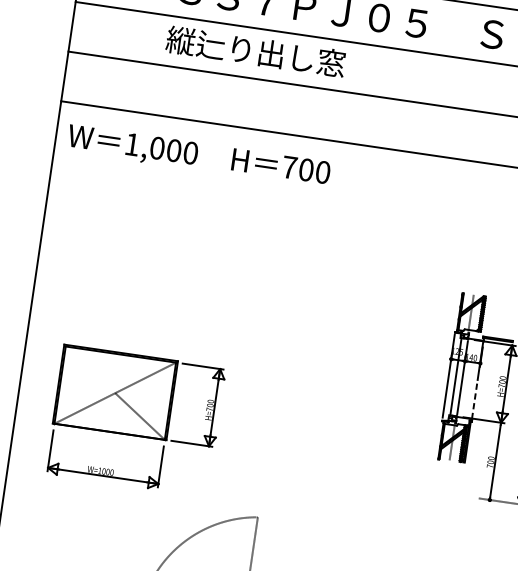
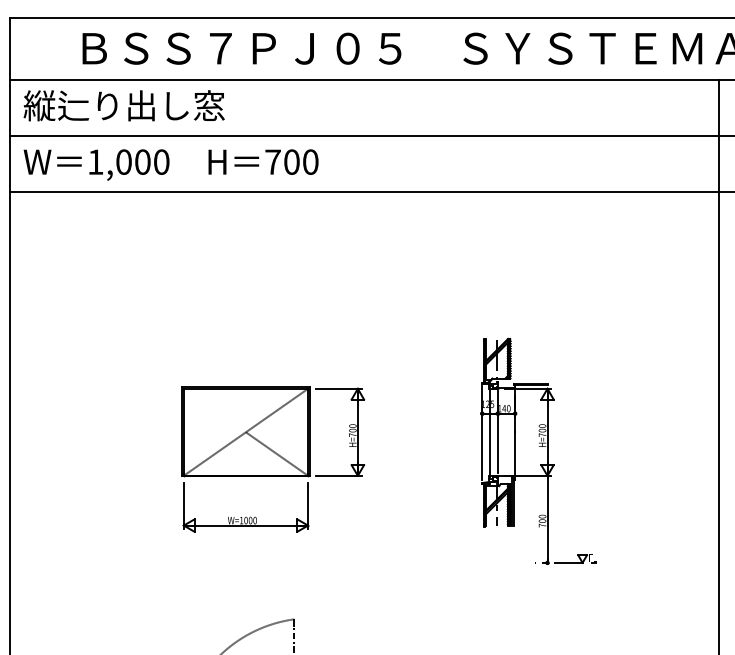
text: (255, 51) -> (123, 105), moved
text: (198, 156) -> (170, 164), moved
line: (474, 398) -> (514, 453), dashed -> solid
part: (136, 420) -> (273, 459), moved

